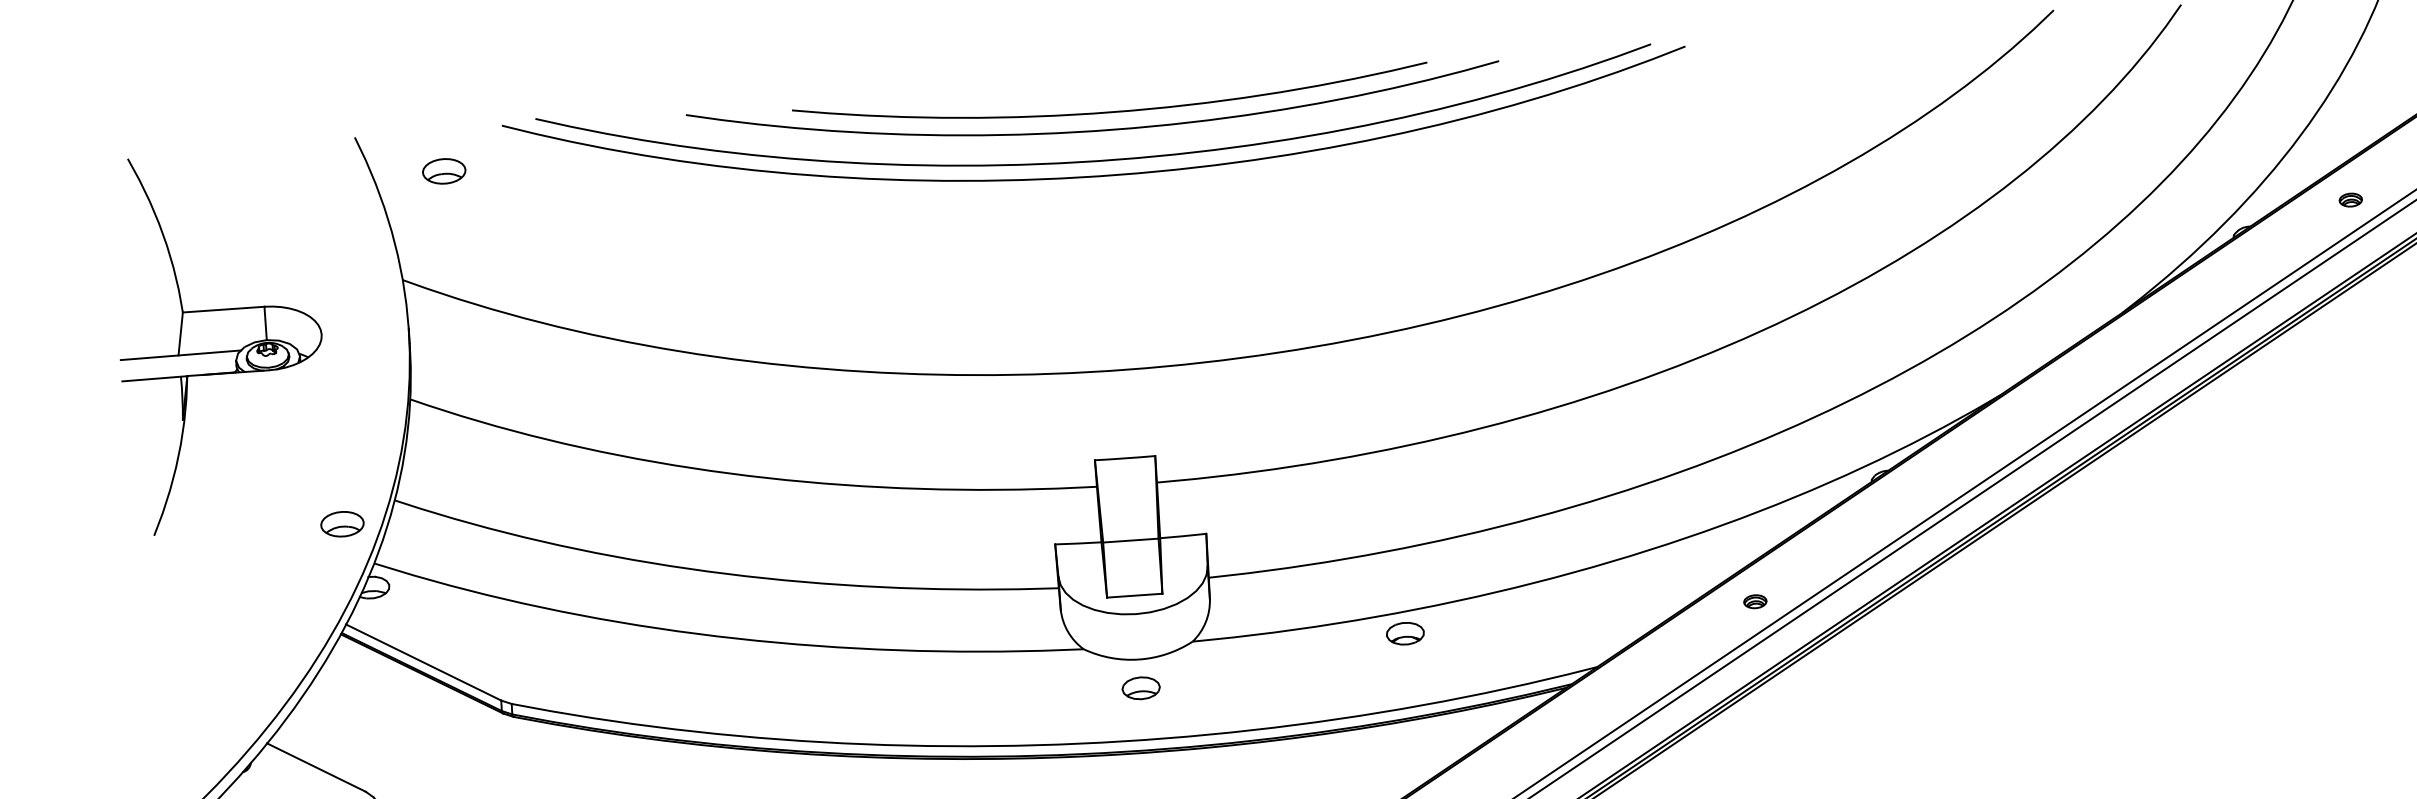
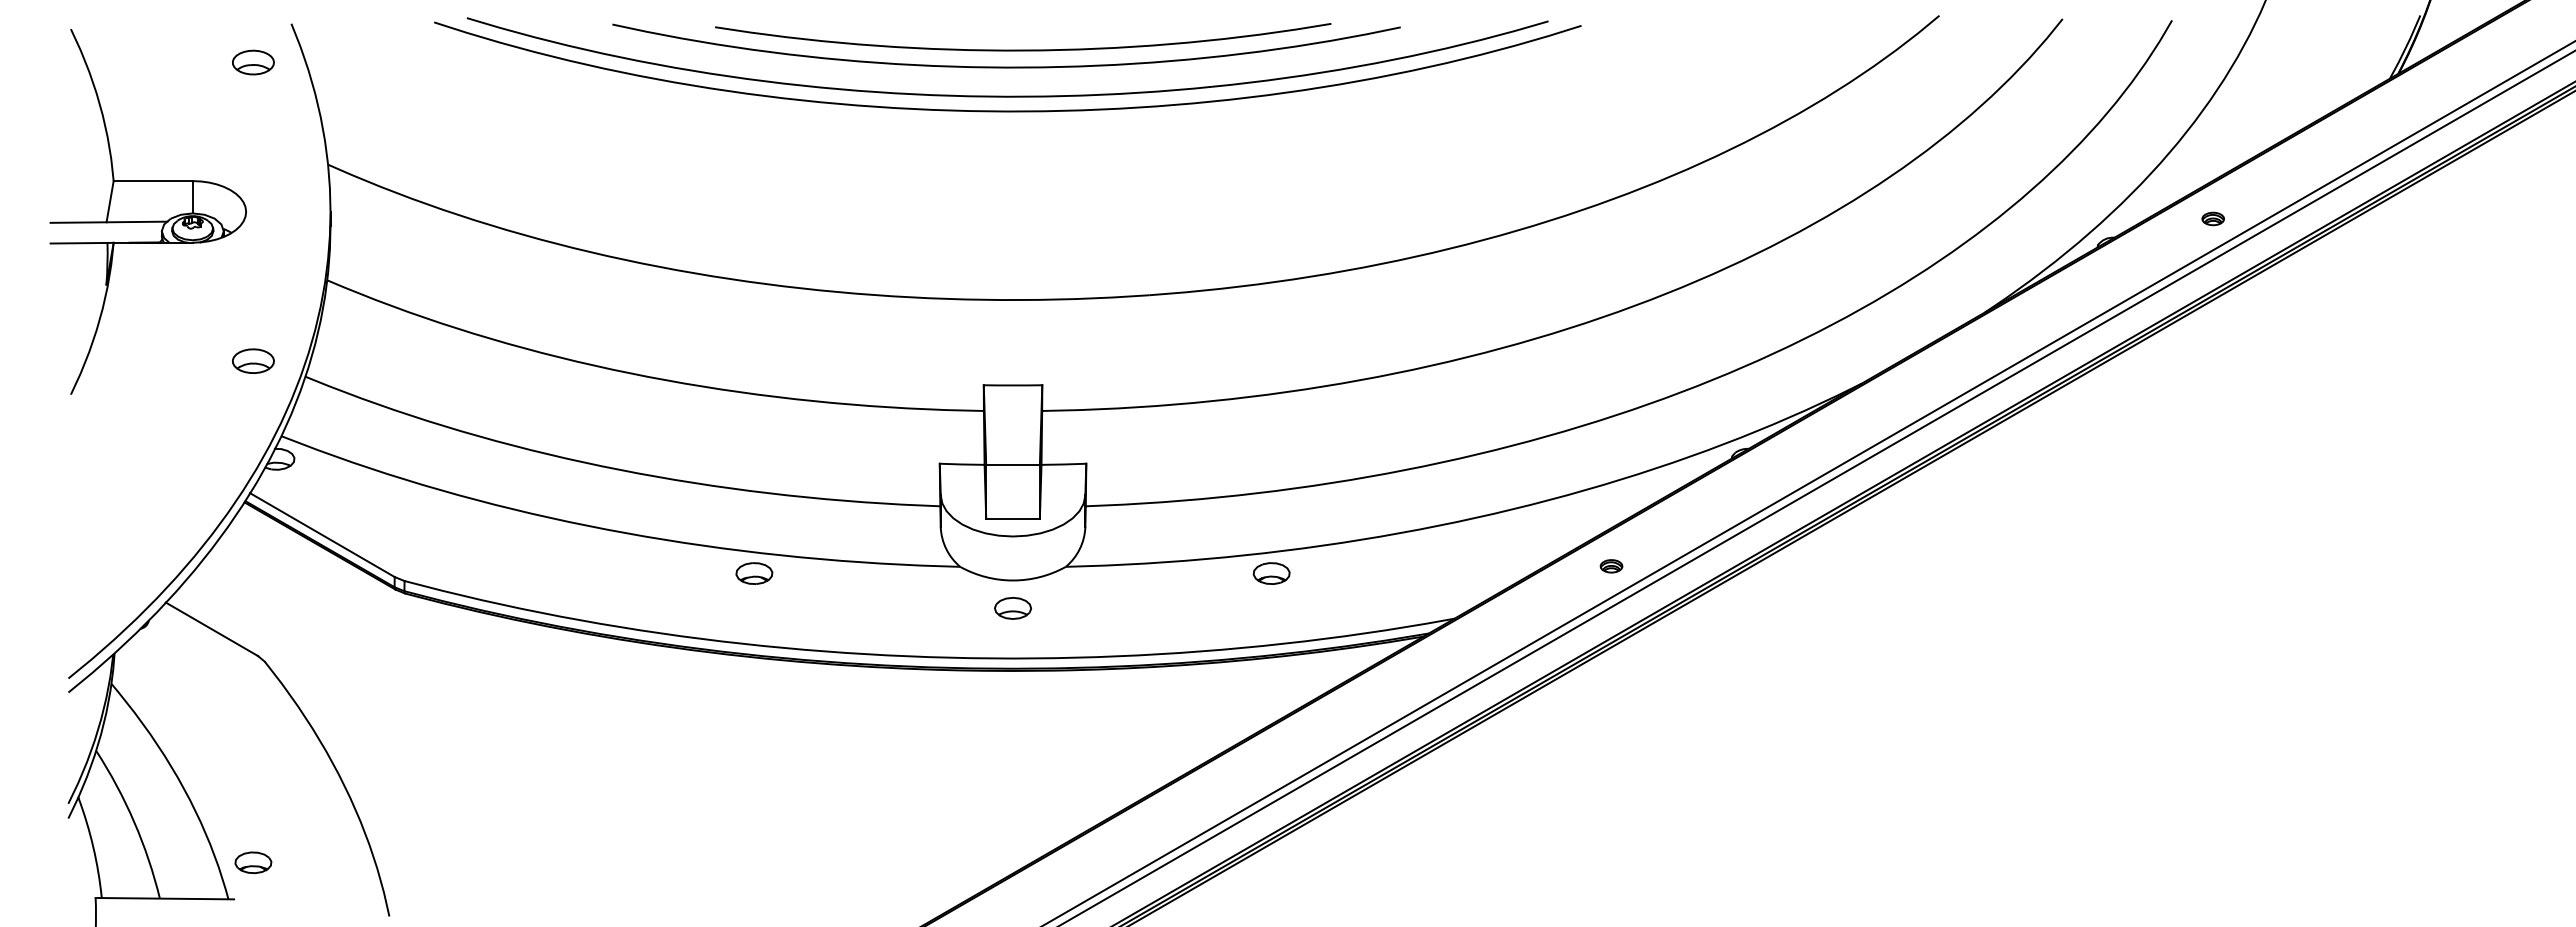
part: (444, 171) -> (253, 62), moved
part: (342, 523) -> (253, 360), moved
part: (872, 670) -> (754, 573), added

